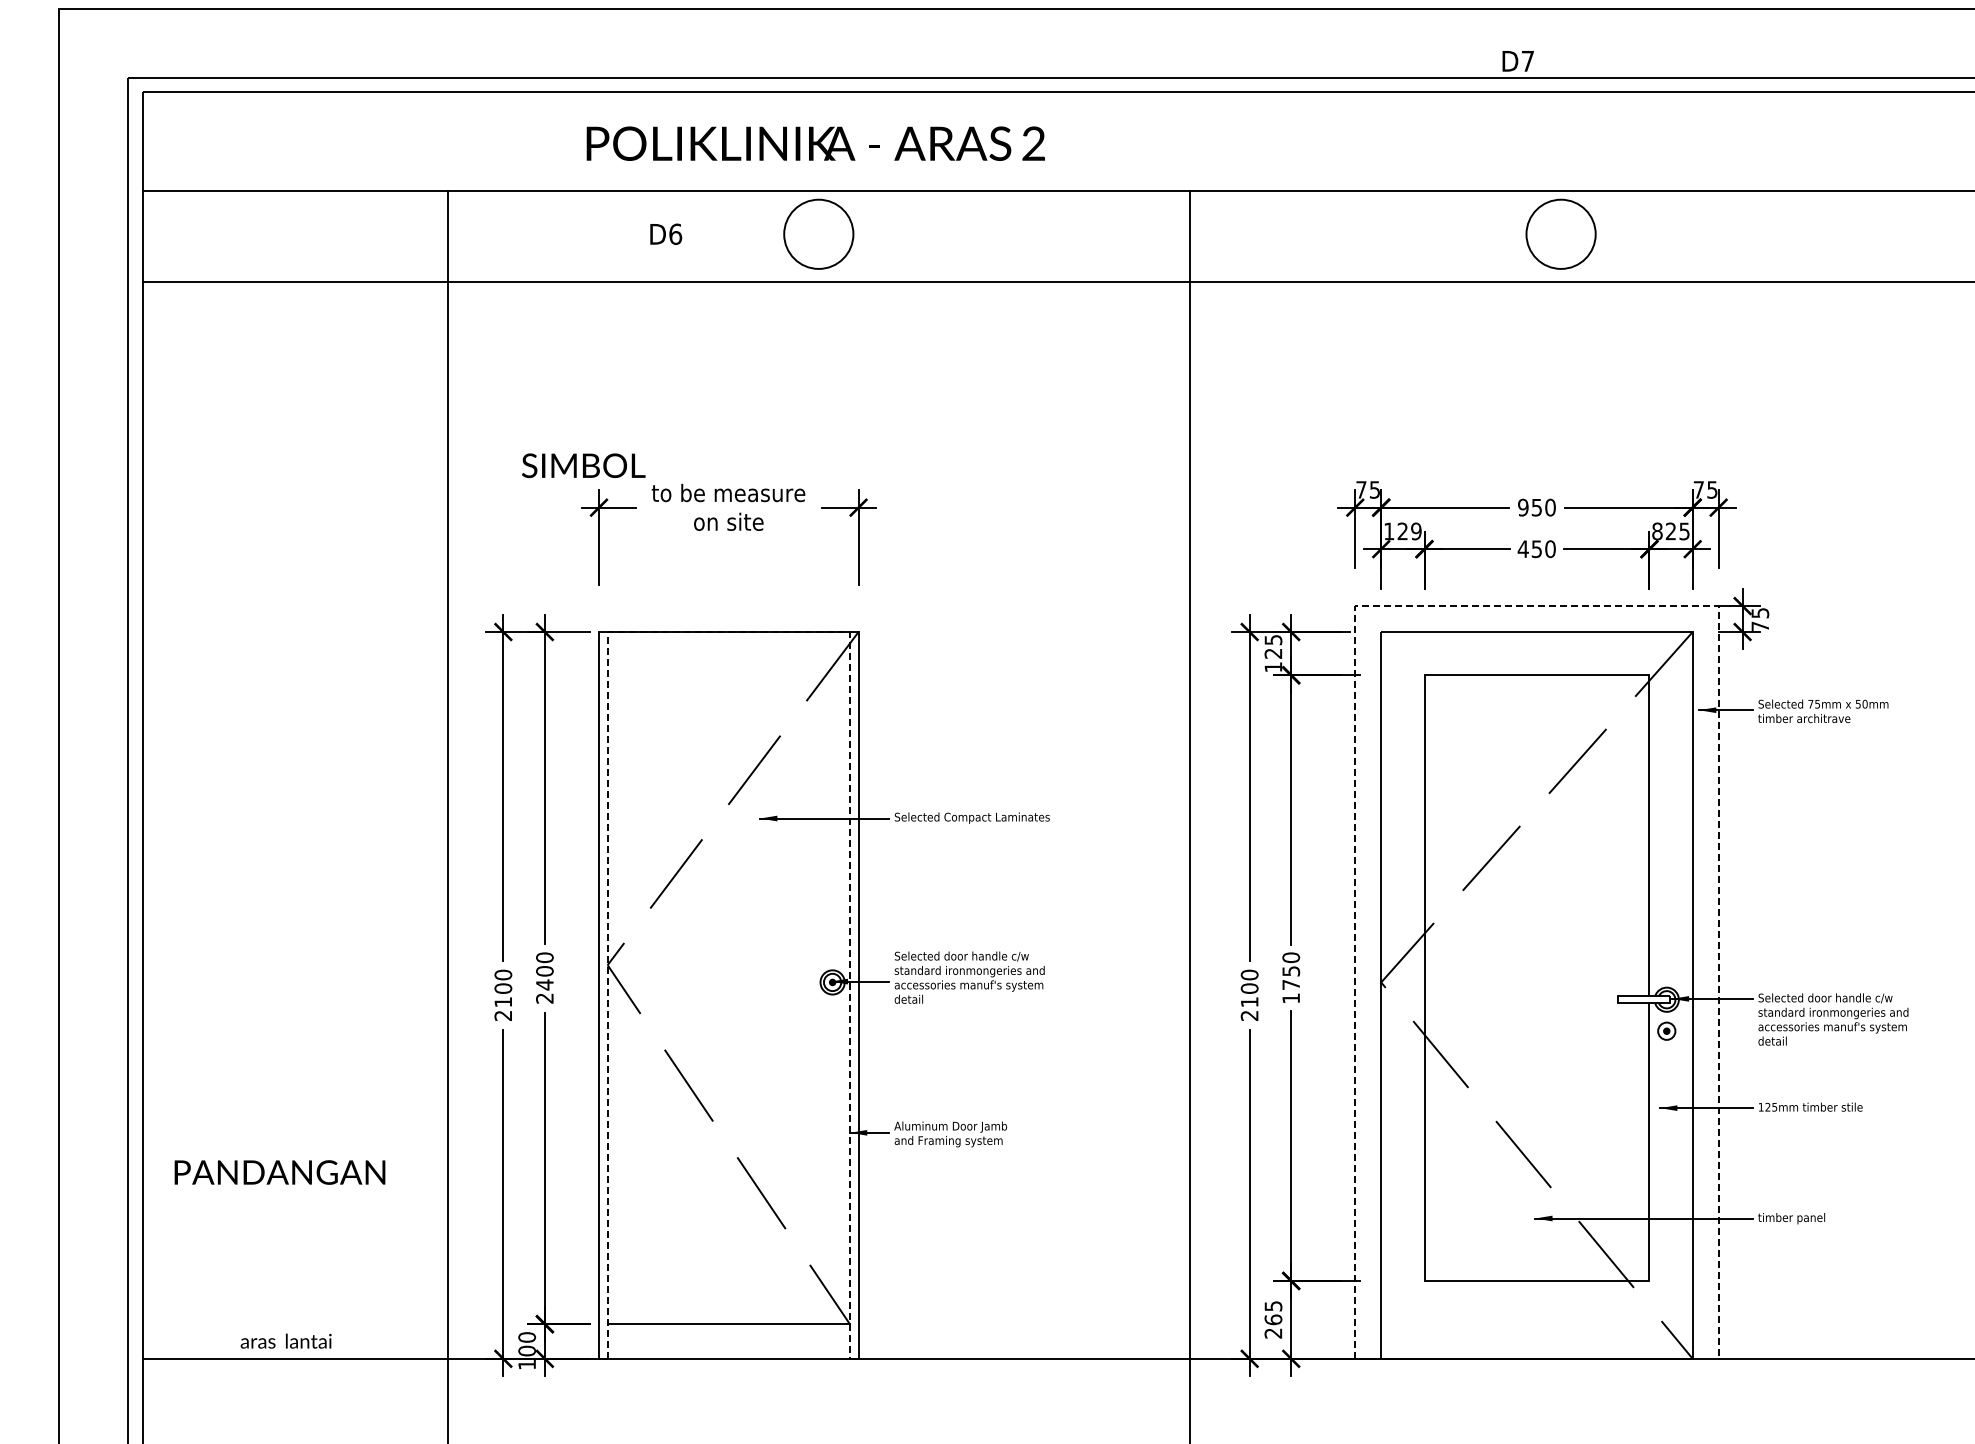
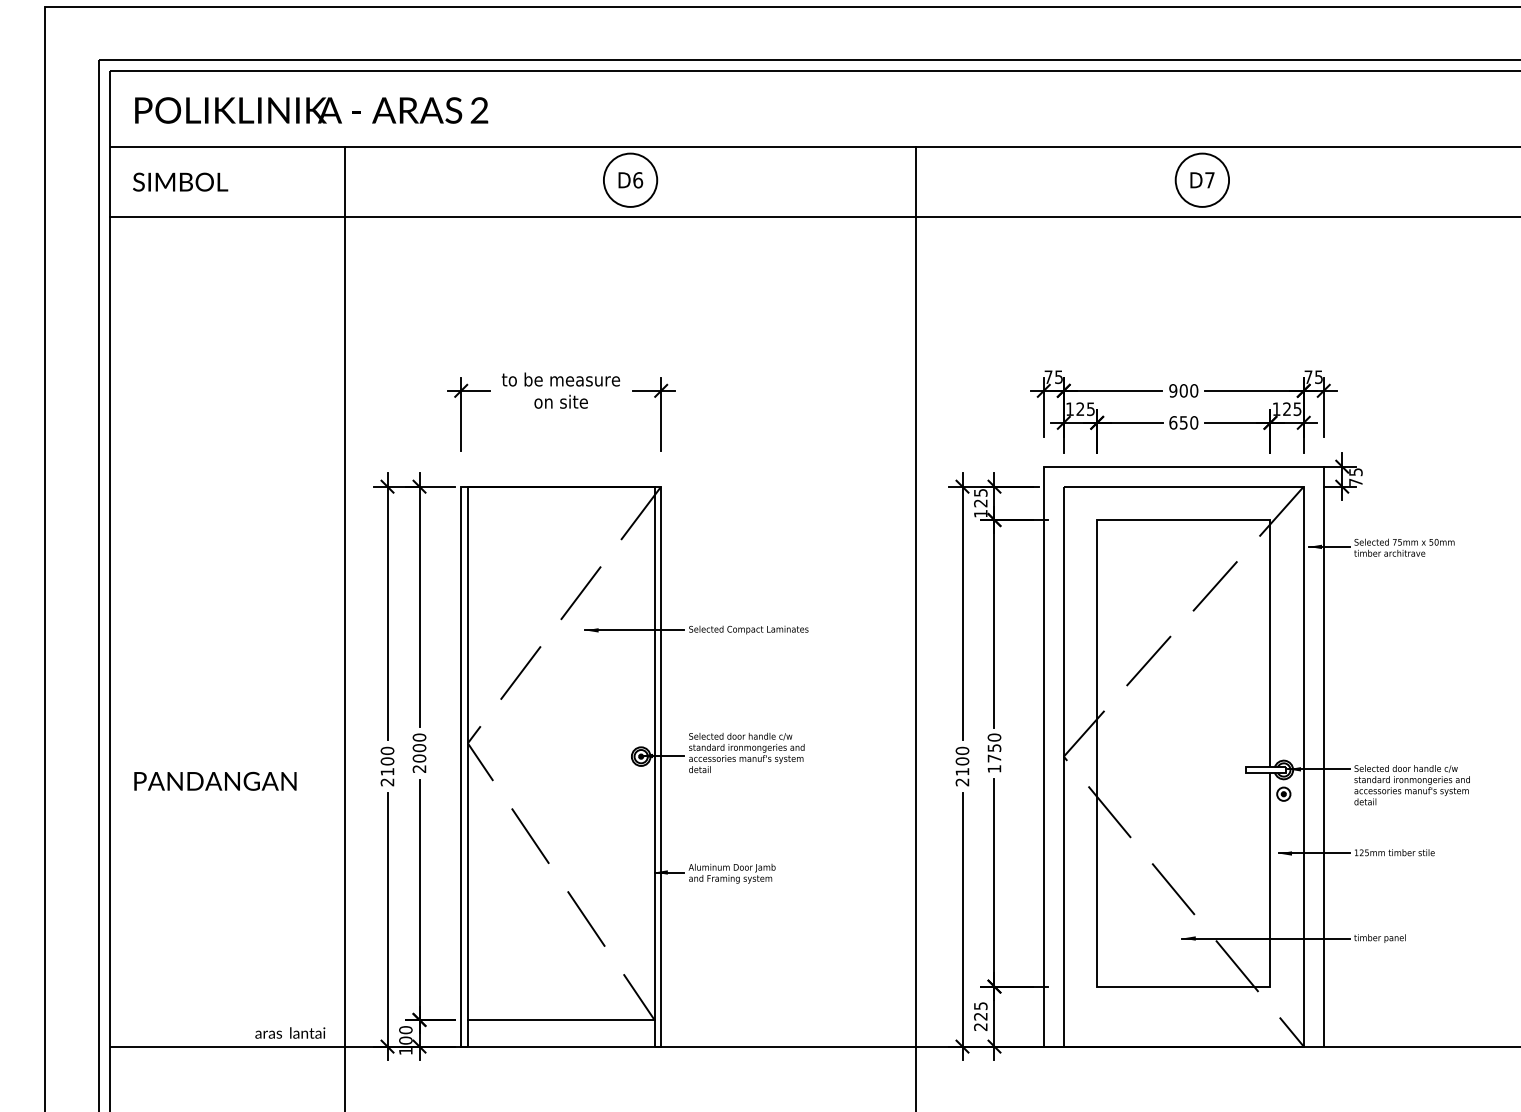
text: (1517, 61) -> (1201, 180), moved
text: (815, 143) -> (311, 110), moved
text: (666, 233) -> (631, 179), moved
text: (583, 465) -> (180, 181), moved
text: (1536, 507) -> (1183, 390), 950 -> 900
text: (1416, 530) -> (1091, 408), 129 -> 125
text: (1657, 531) -> (1276, 409), 825 -> 125
text: (1522, 549) -> (1172, 423), 450 -> 650
line: (1536, 606) -> (1183, 467), dashed -> solid
line: (729, 632) -> (561, 487), dashed -> solid
text: (544, 984) -> (419, 758), 2400 -> 2000
text: (279, 1172) -> (215, 781), moved
text: (1273, 1319) -> (980, 1016), 265 -> 225
text: (285, 1340) -> (289, 1032), moved

